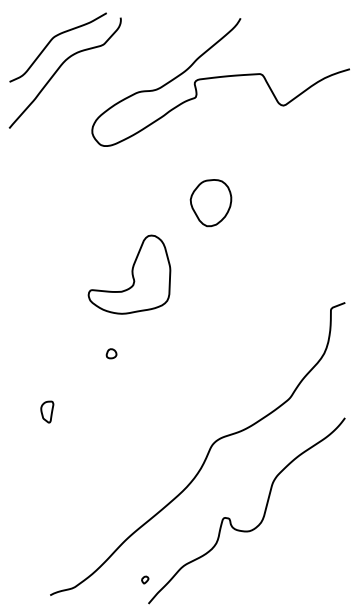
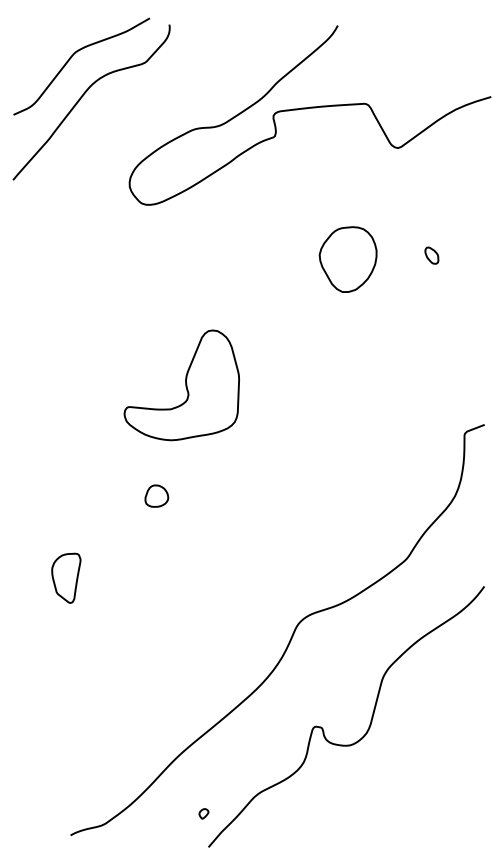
part: (307, 181) -> (431, 254), added
part: (210, 203) -> (347, 260), moved
part: (111, 353) -> (156, 495), size x1.67
part: (47, 411) -> (66, 577), size x1.67

